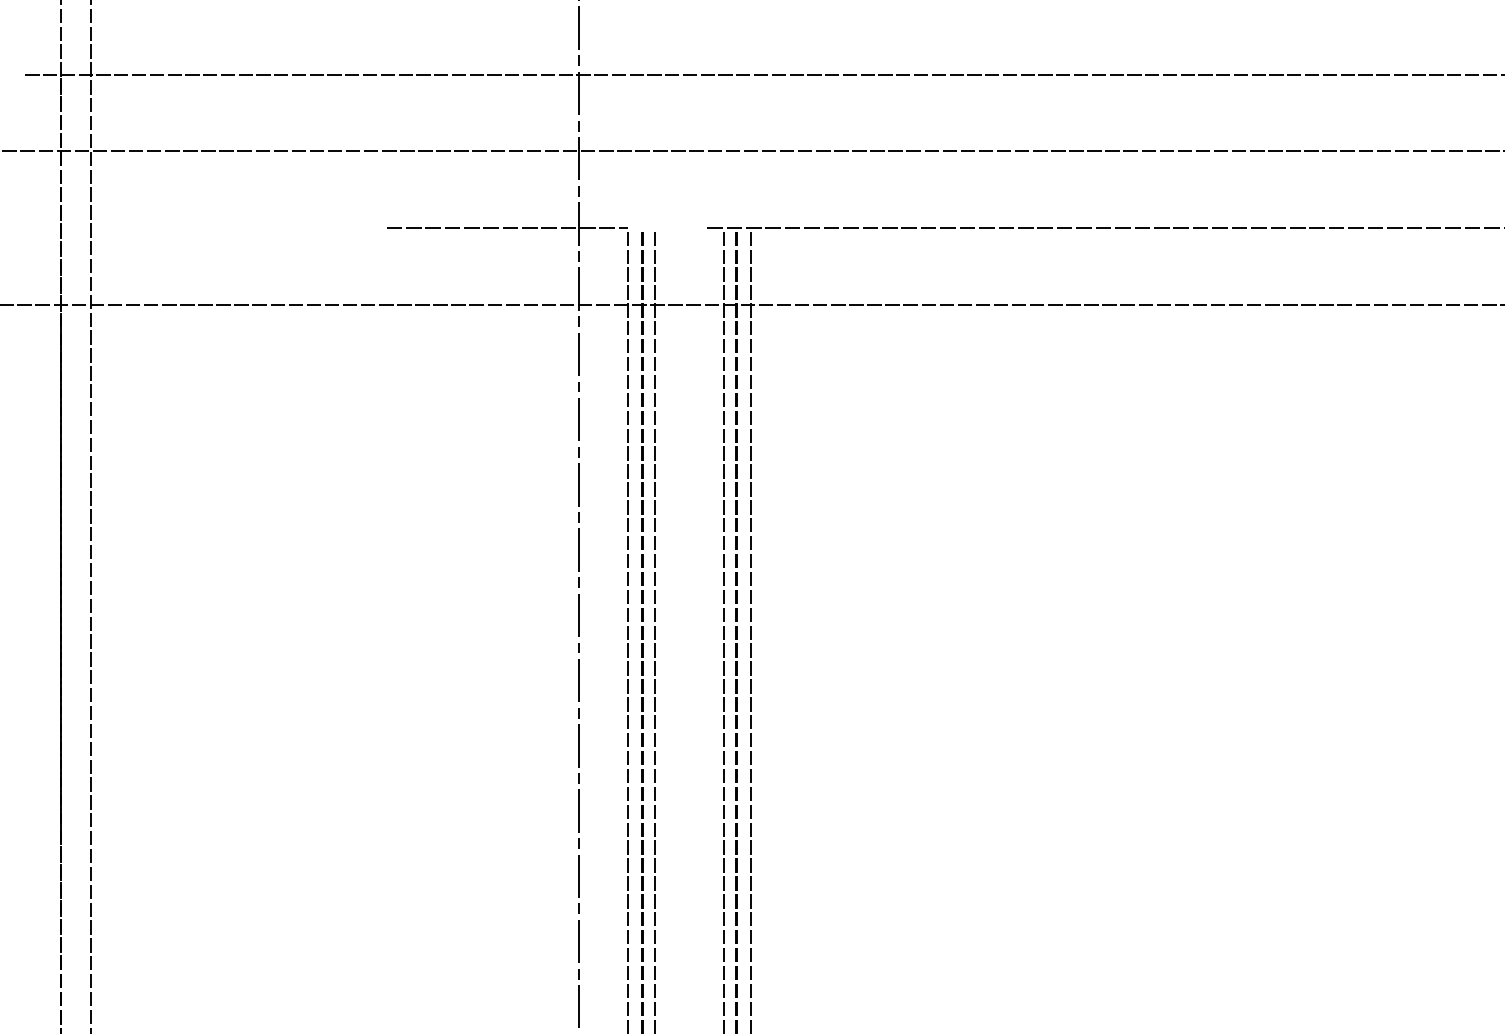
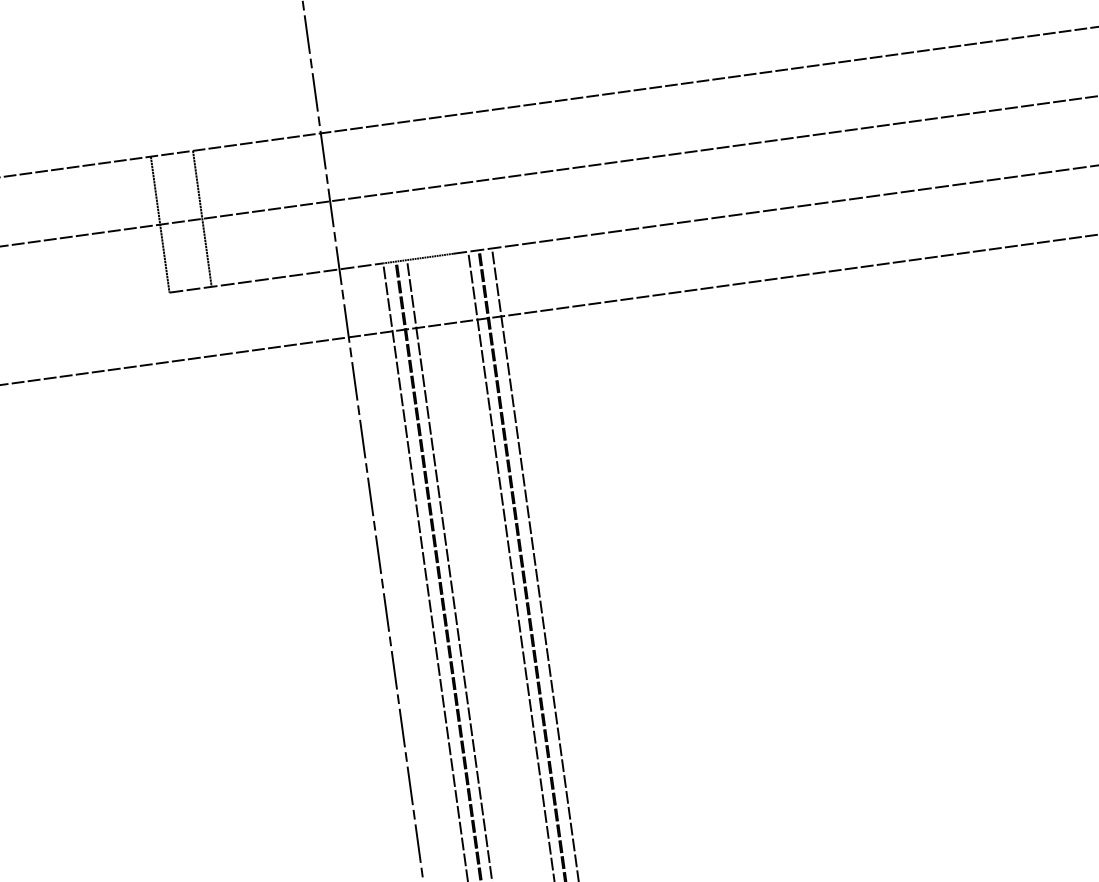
line: (386, 151) -> (159, 224), added
line: (434, 151) -> (202, 219), added
line: (667, 228) -> (418, 259), added

